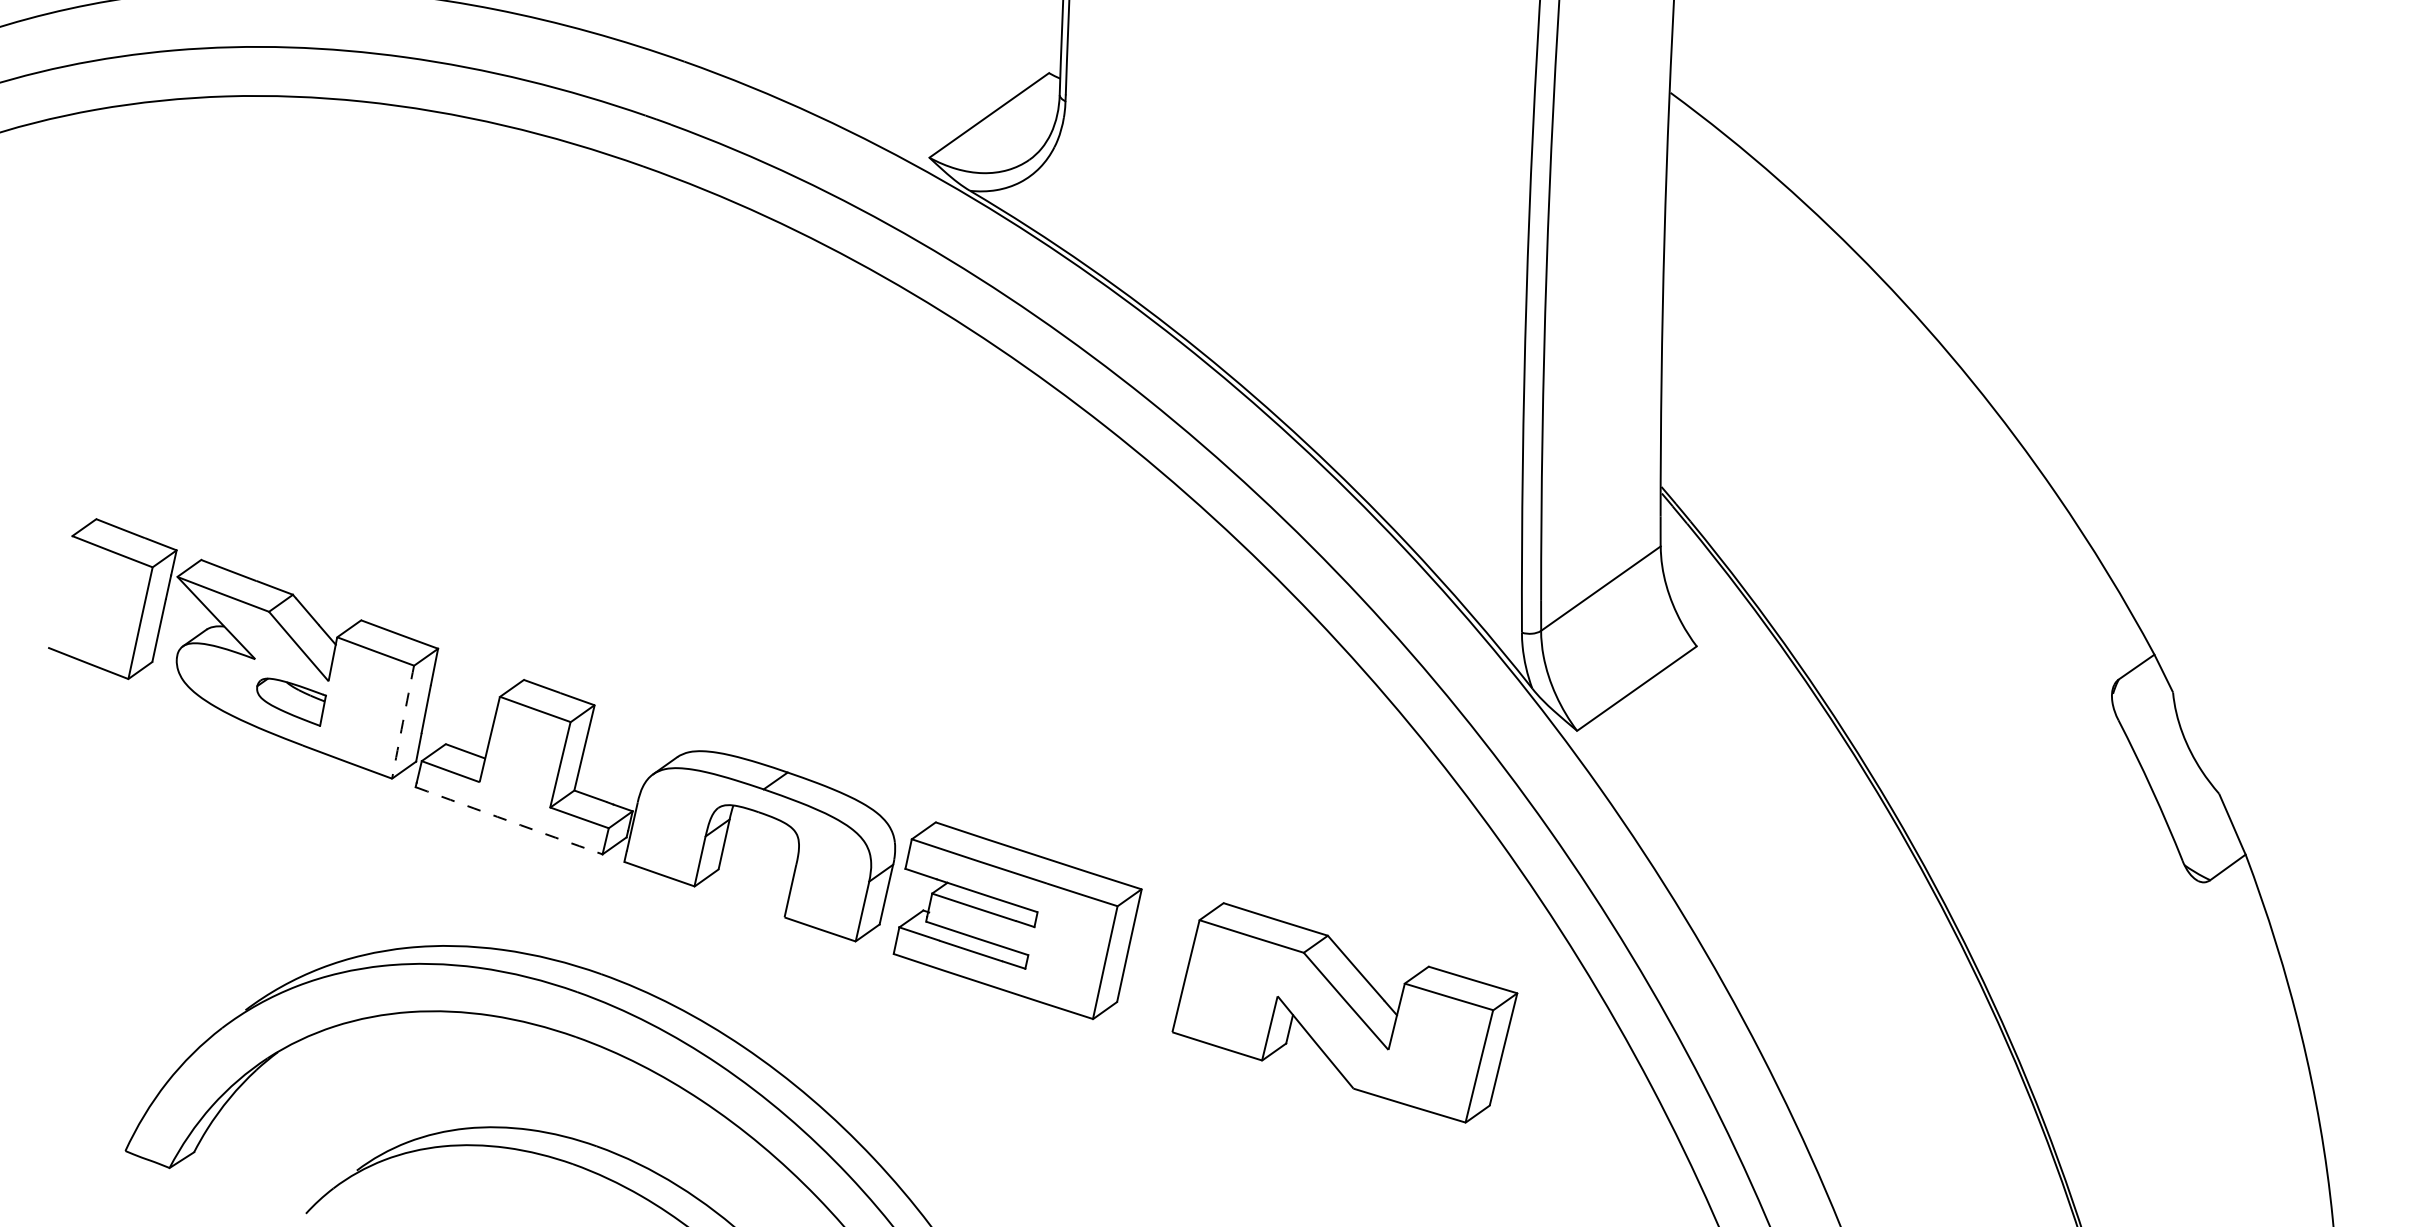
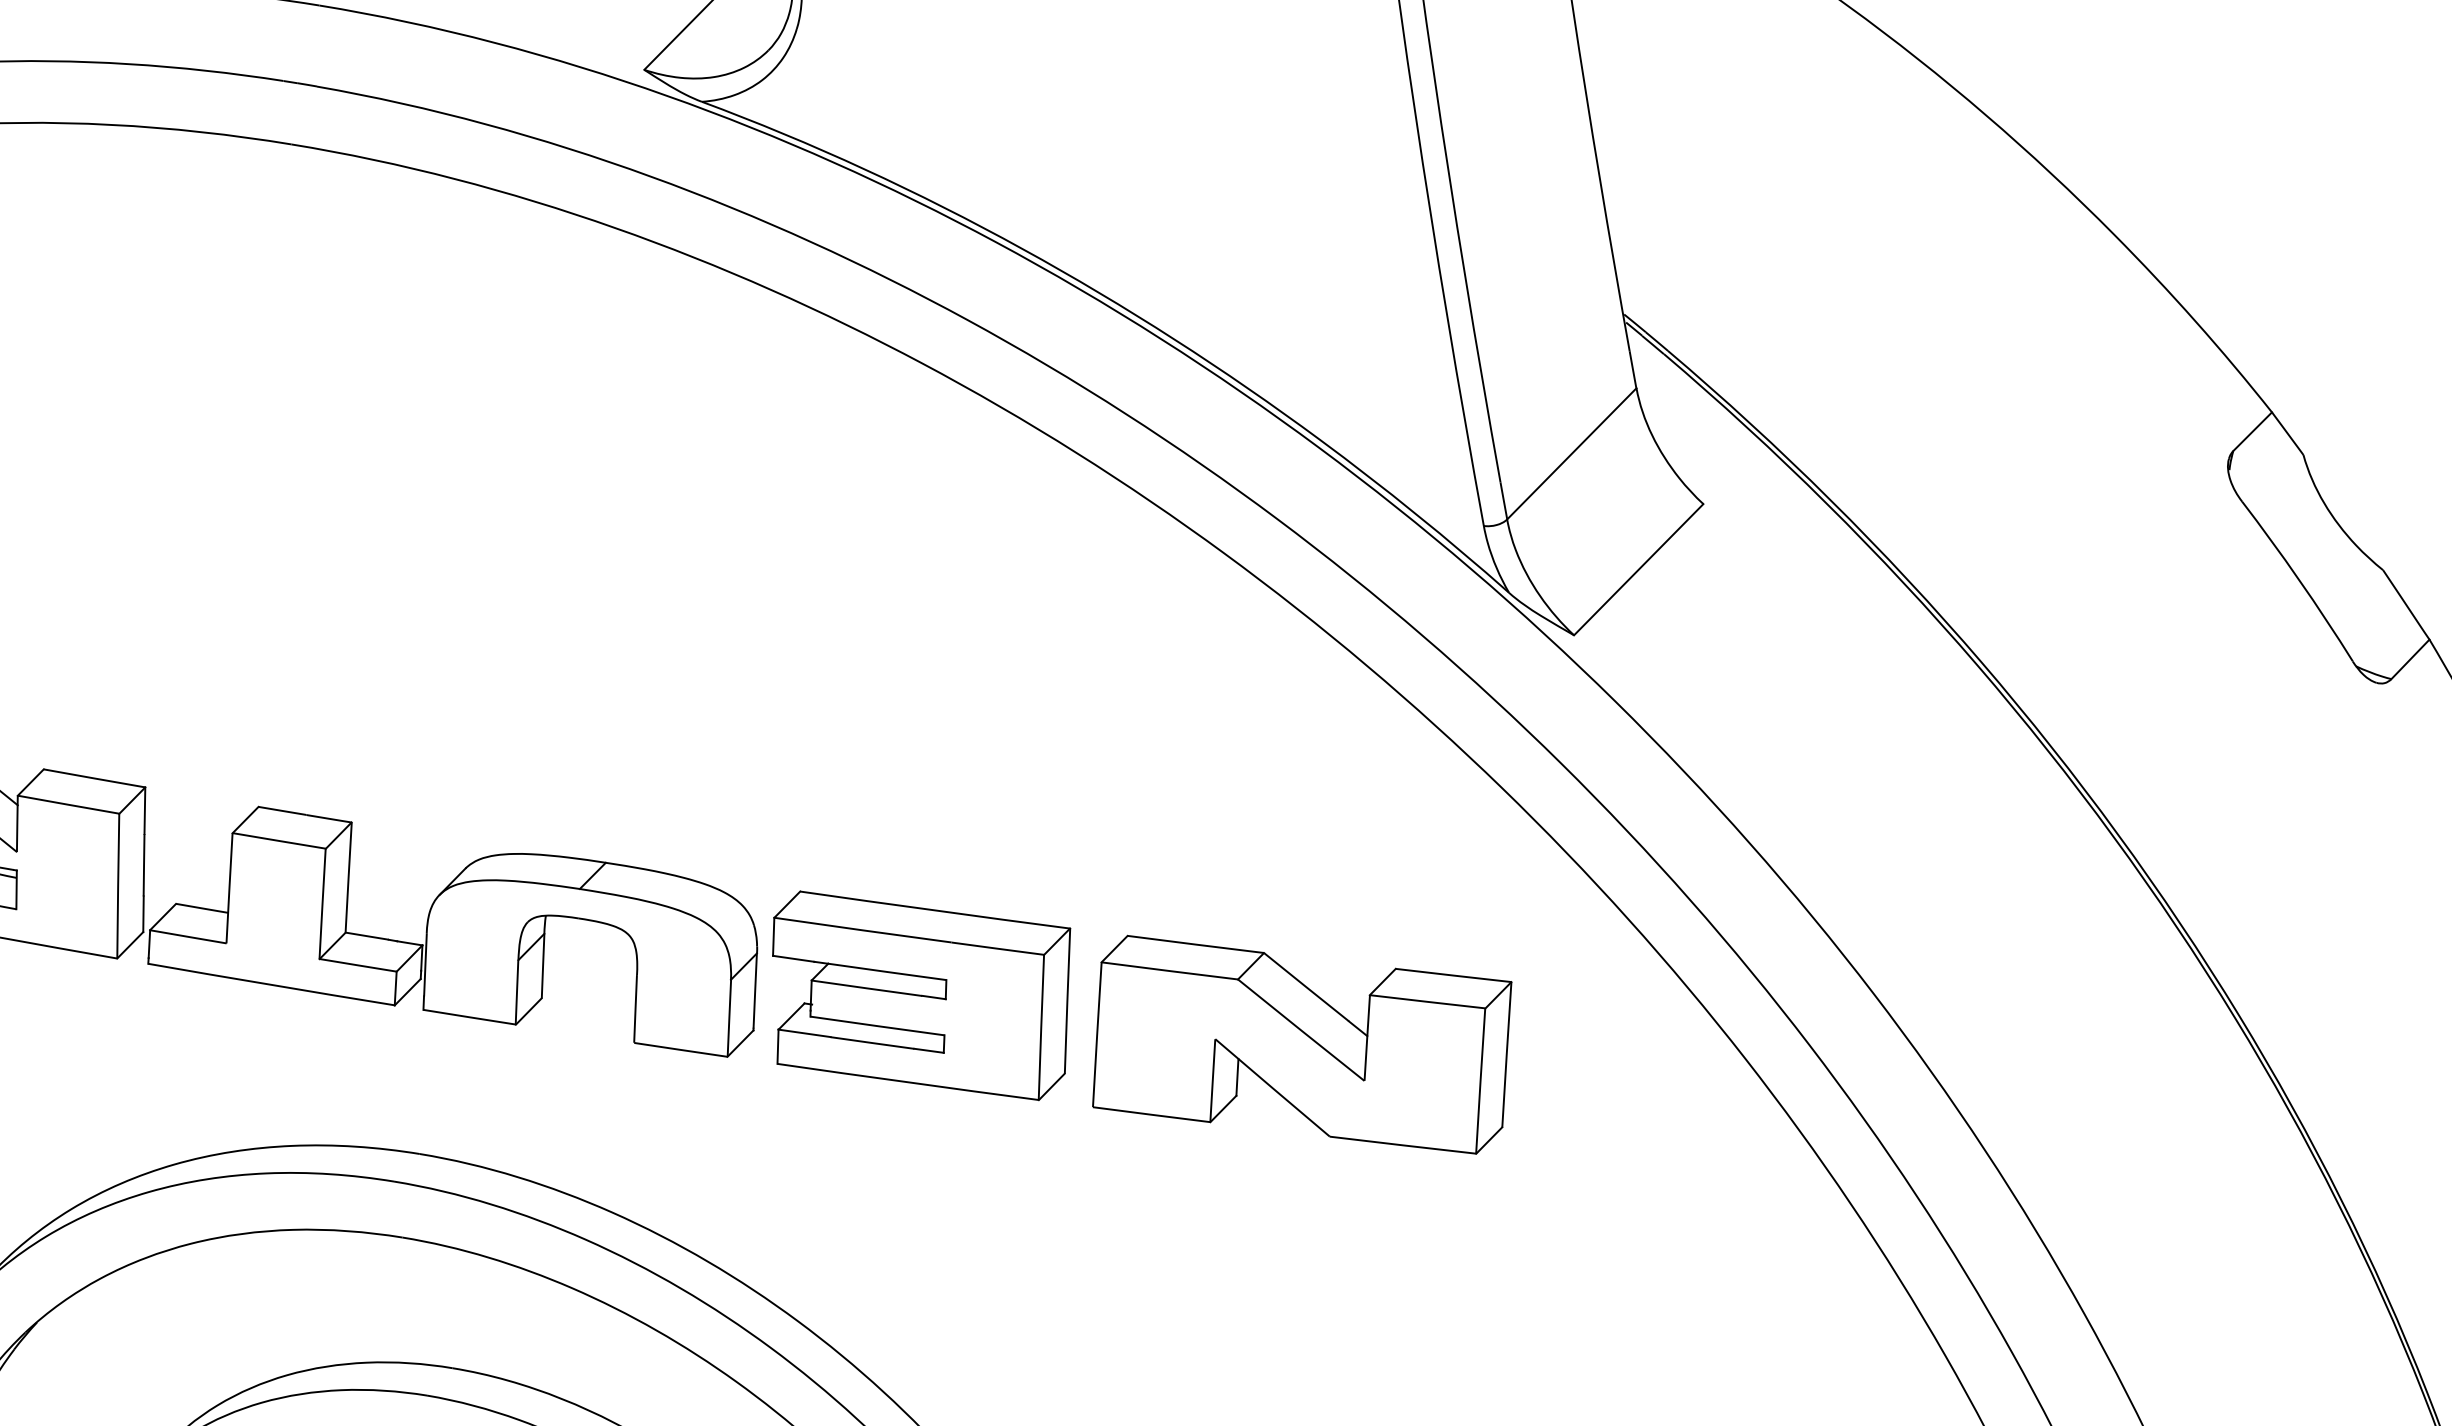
arc: (403, 722) -> (118, 886), dashed -> solid
arc: (509, 821) -> (272, 985), dashed -> solid
part: (1344, 1012) -> (1301, 1044), moved

